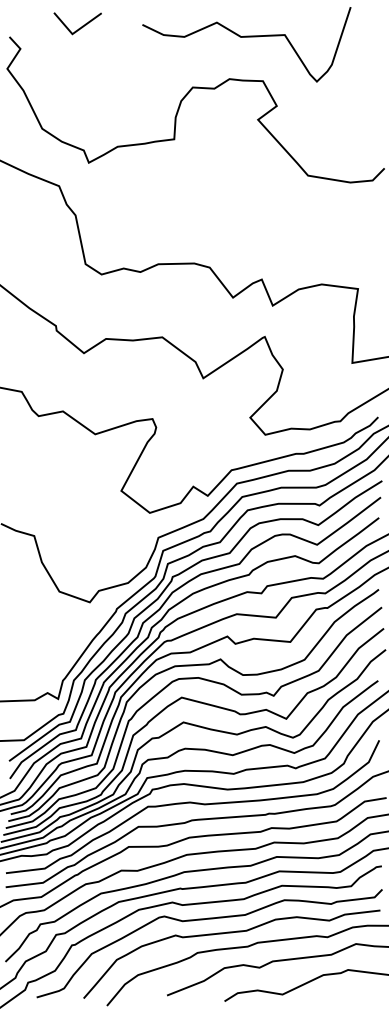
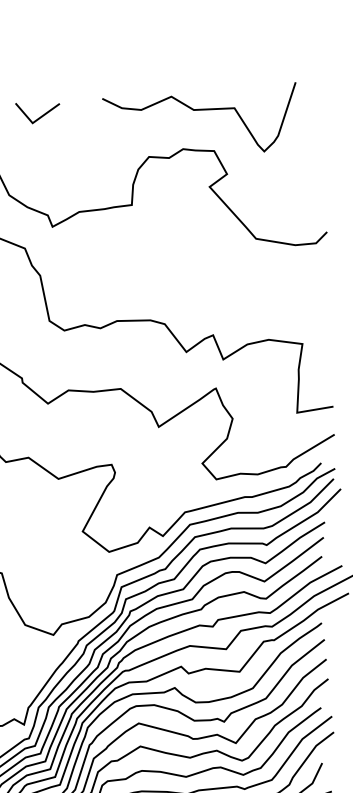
line: (79, 27) -> (39, 117), moved

